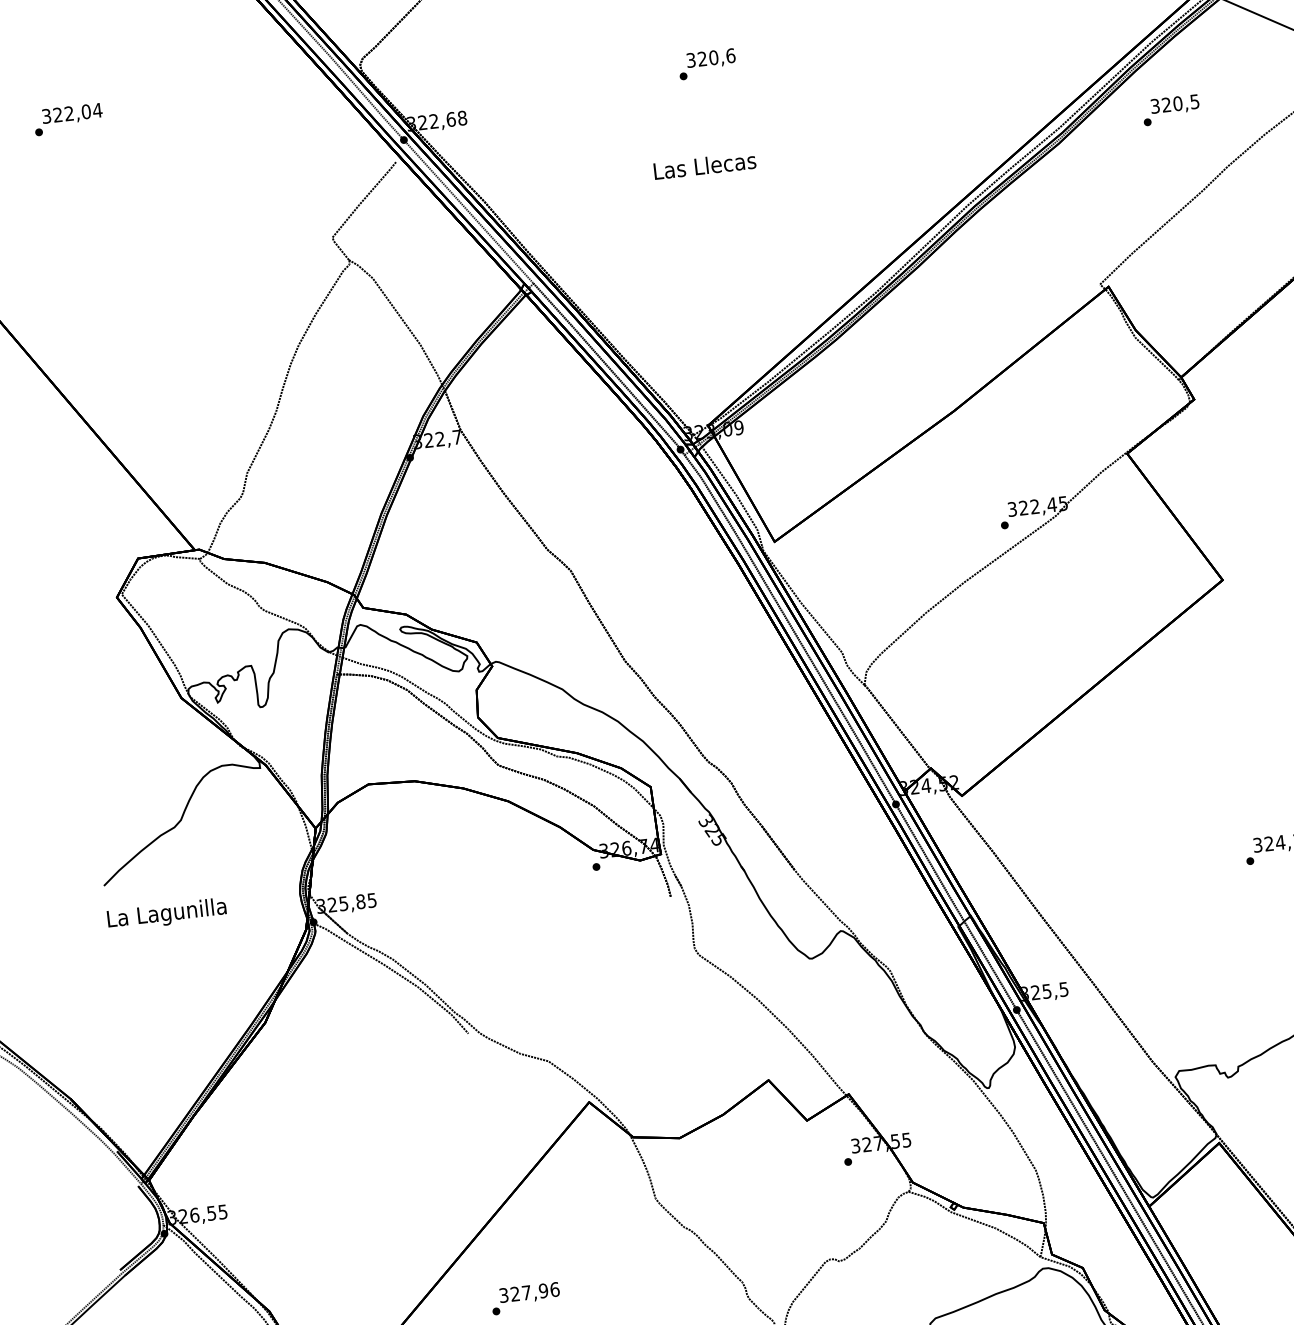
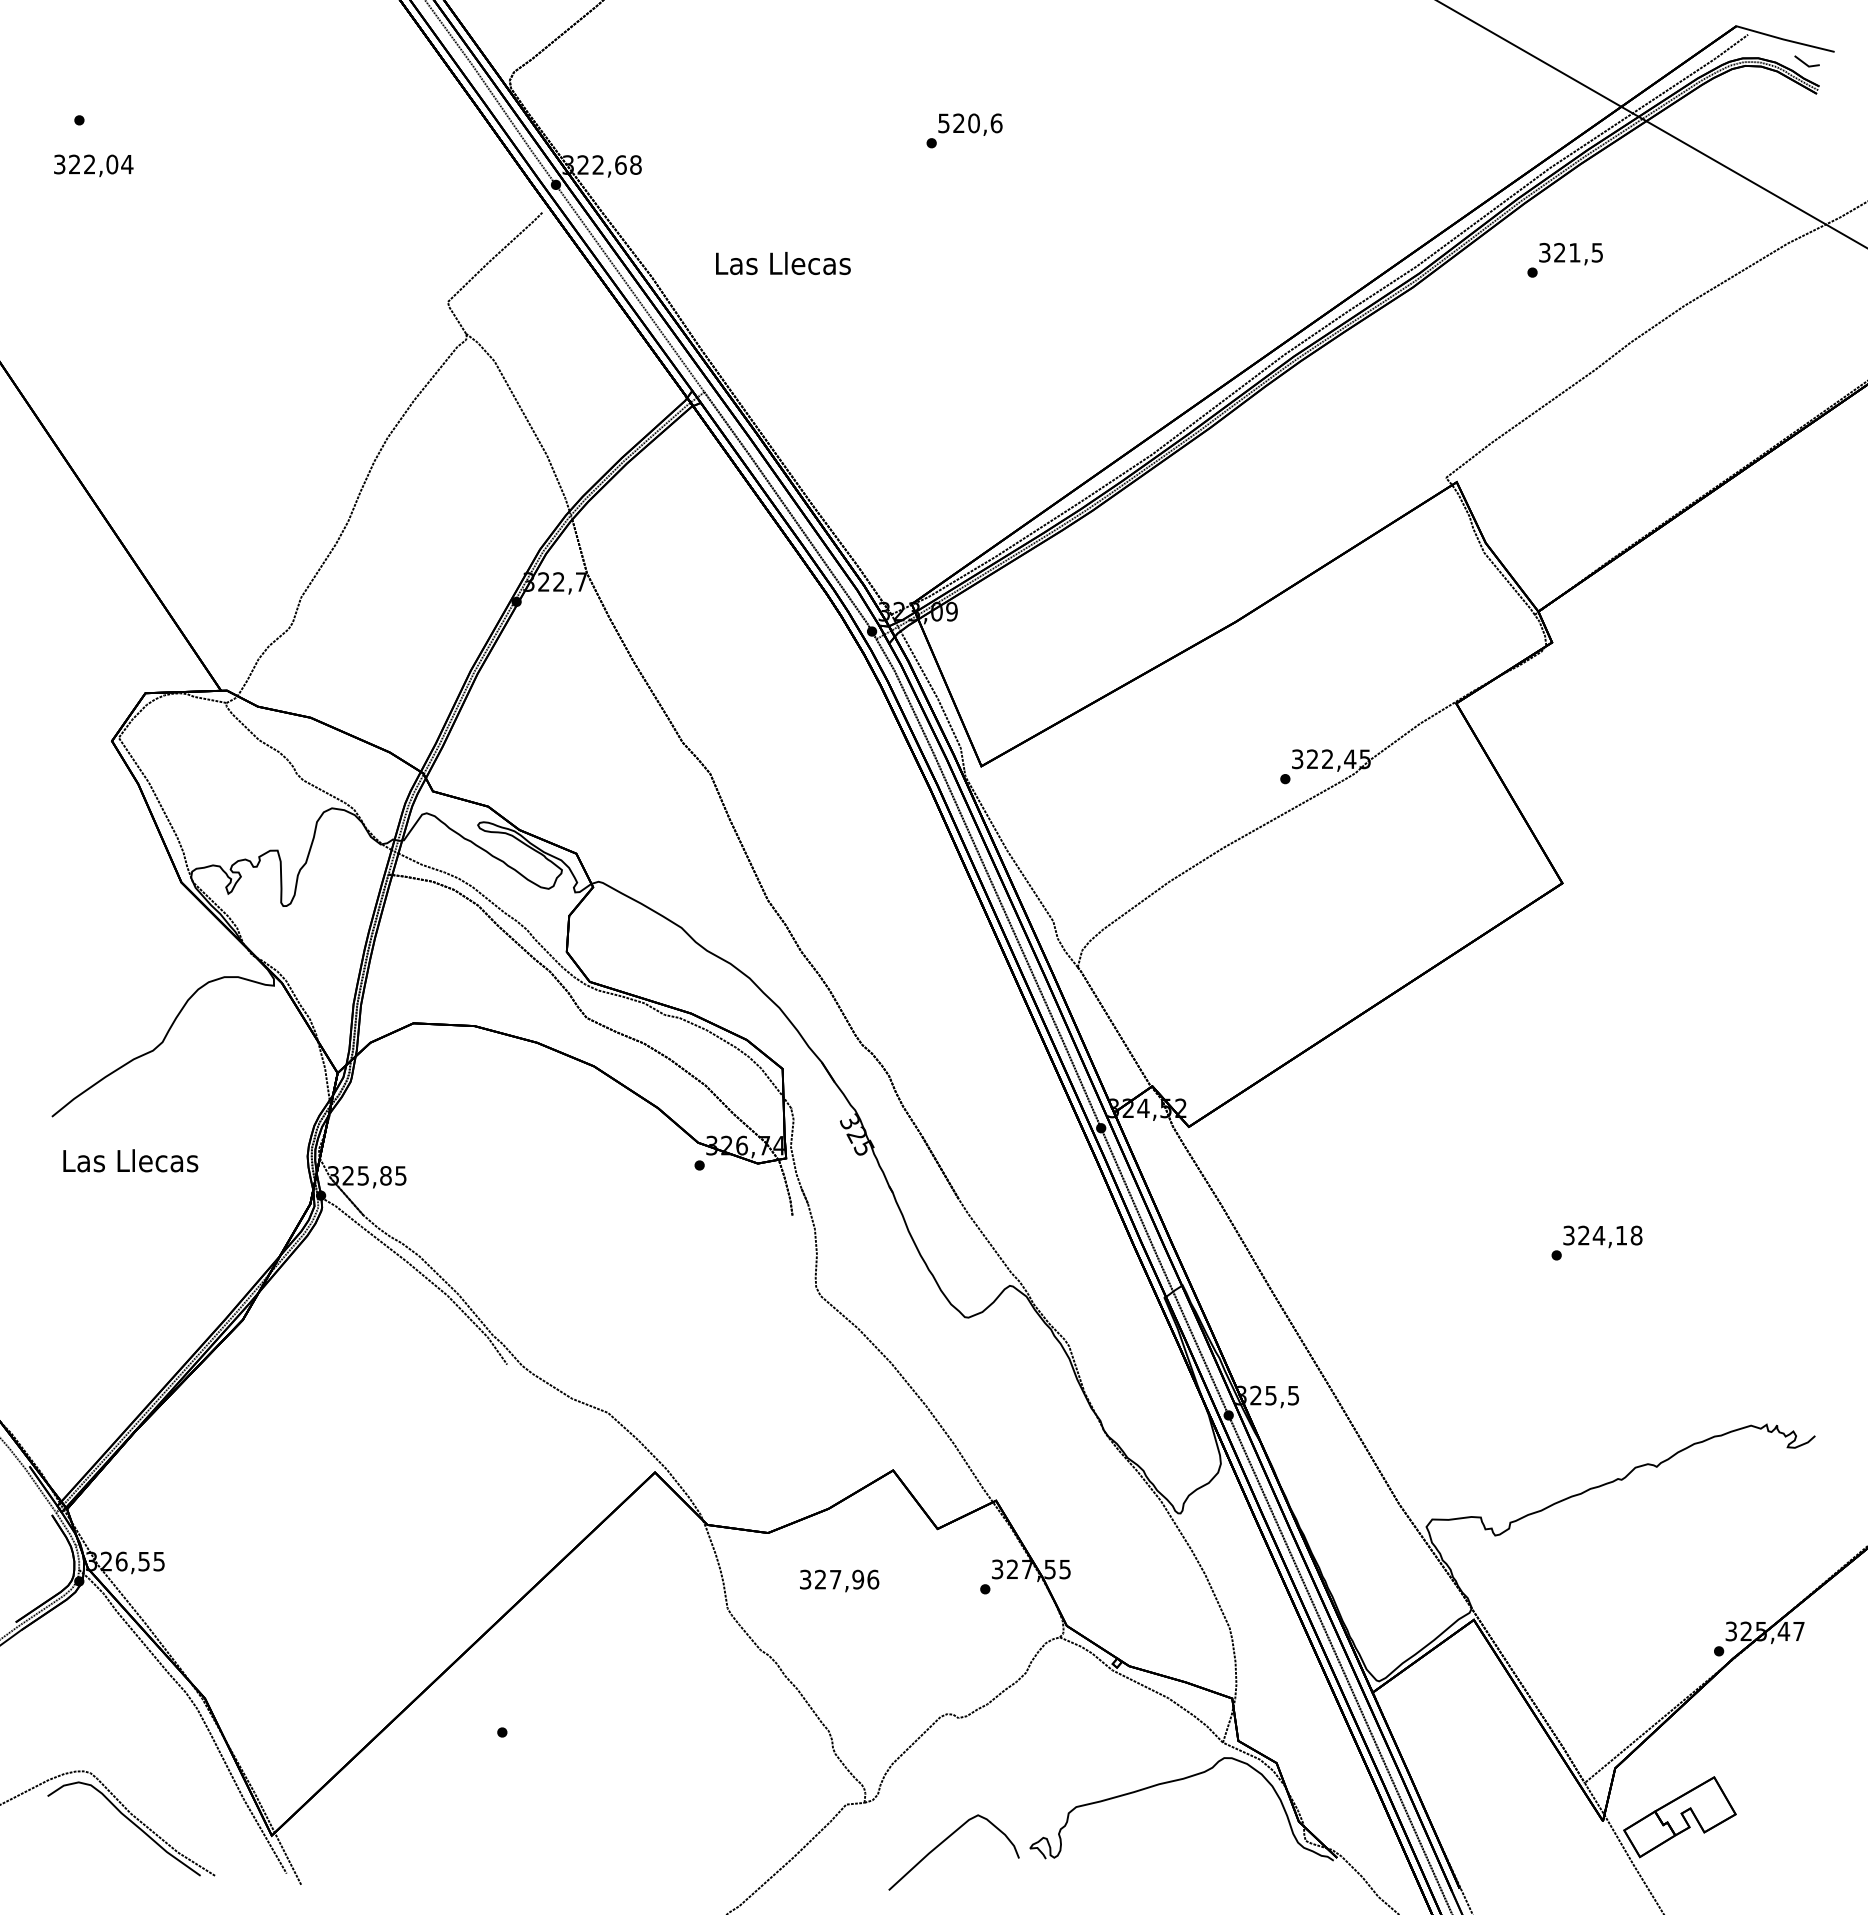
text: (690, 59) -> (943, 122), 320,6 -> 520,6
text: (1177, 103) -> (1574, 252), 320,5 -> 321,5
text: (72, 114) -> (93, 165), moved
text: (705, 165) -> (783, 263), moved
text: (166, 914) -> (129, 1163), La Lagunilla -> Las Llecas
text: (529, 1293) -> (839, 1580), moved

